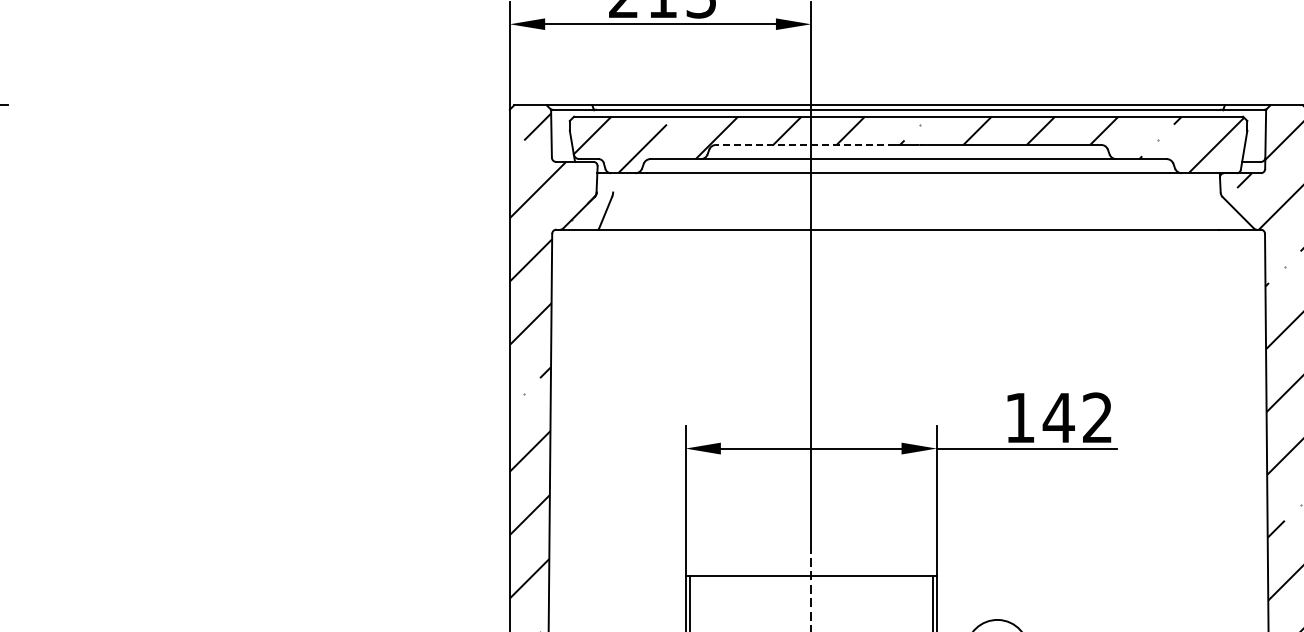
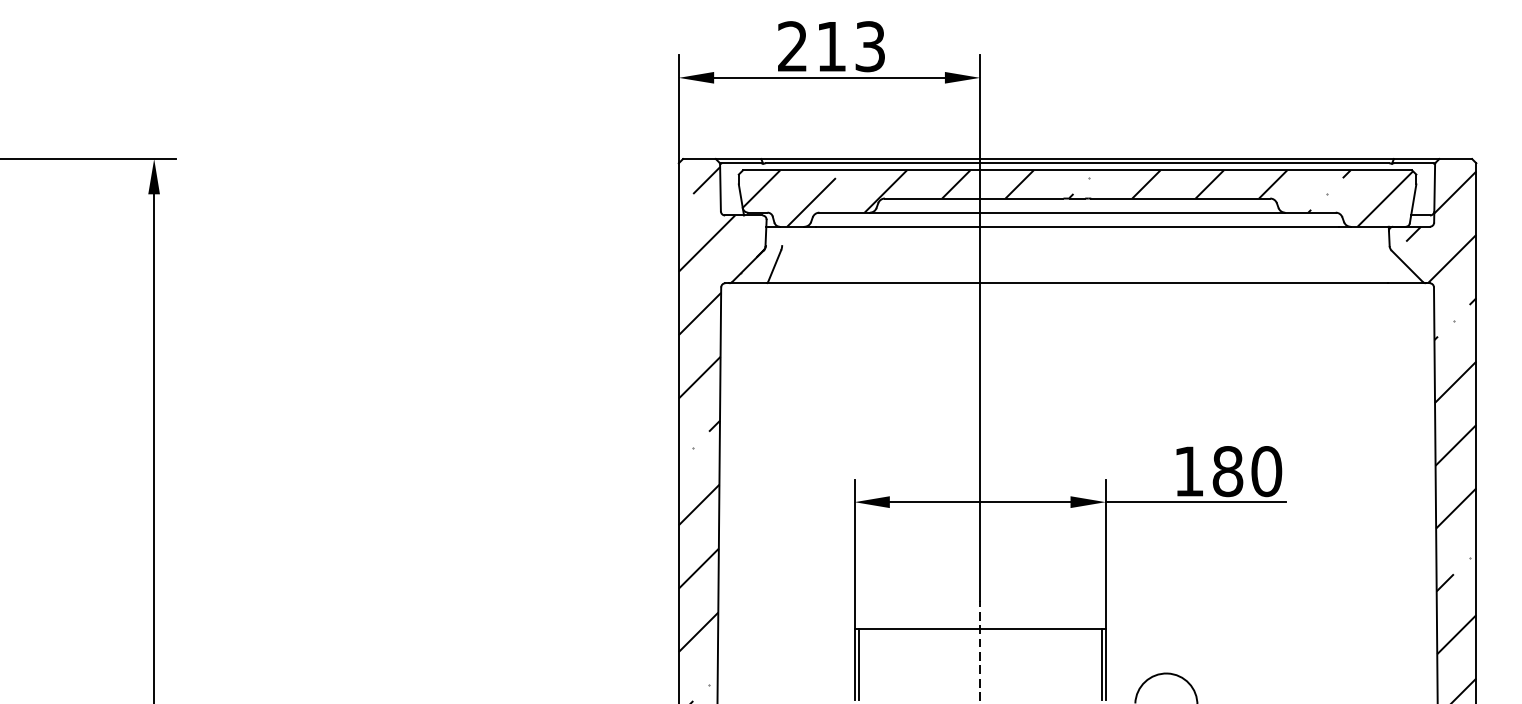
line: (804, 144) -> (973, 198), dashed -> solid
text: (1077, 417) -> (1246, 471), 142 -> 180

